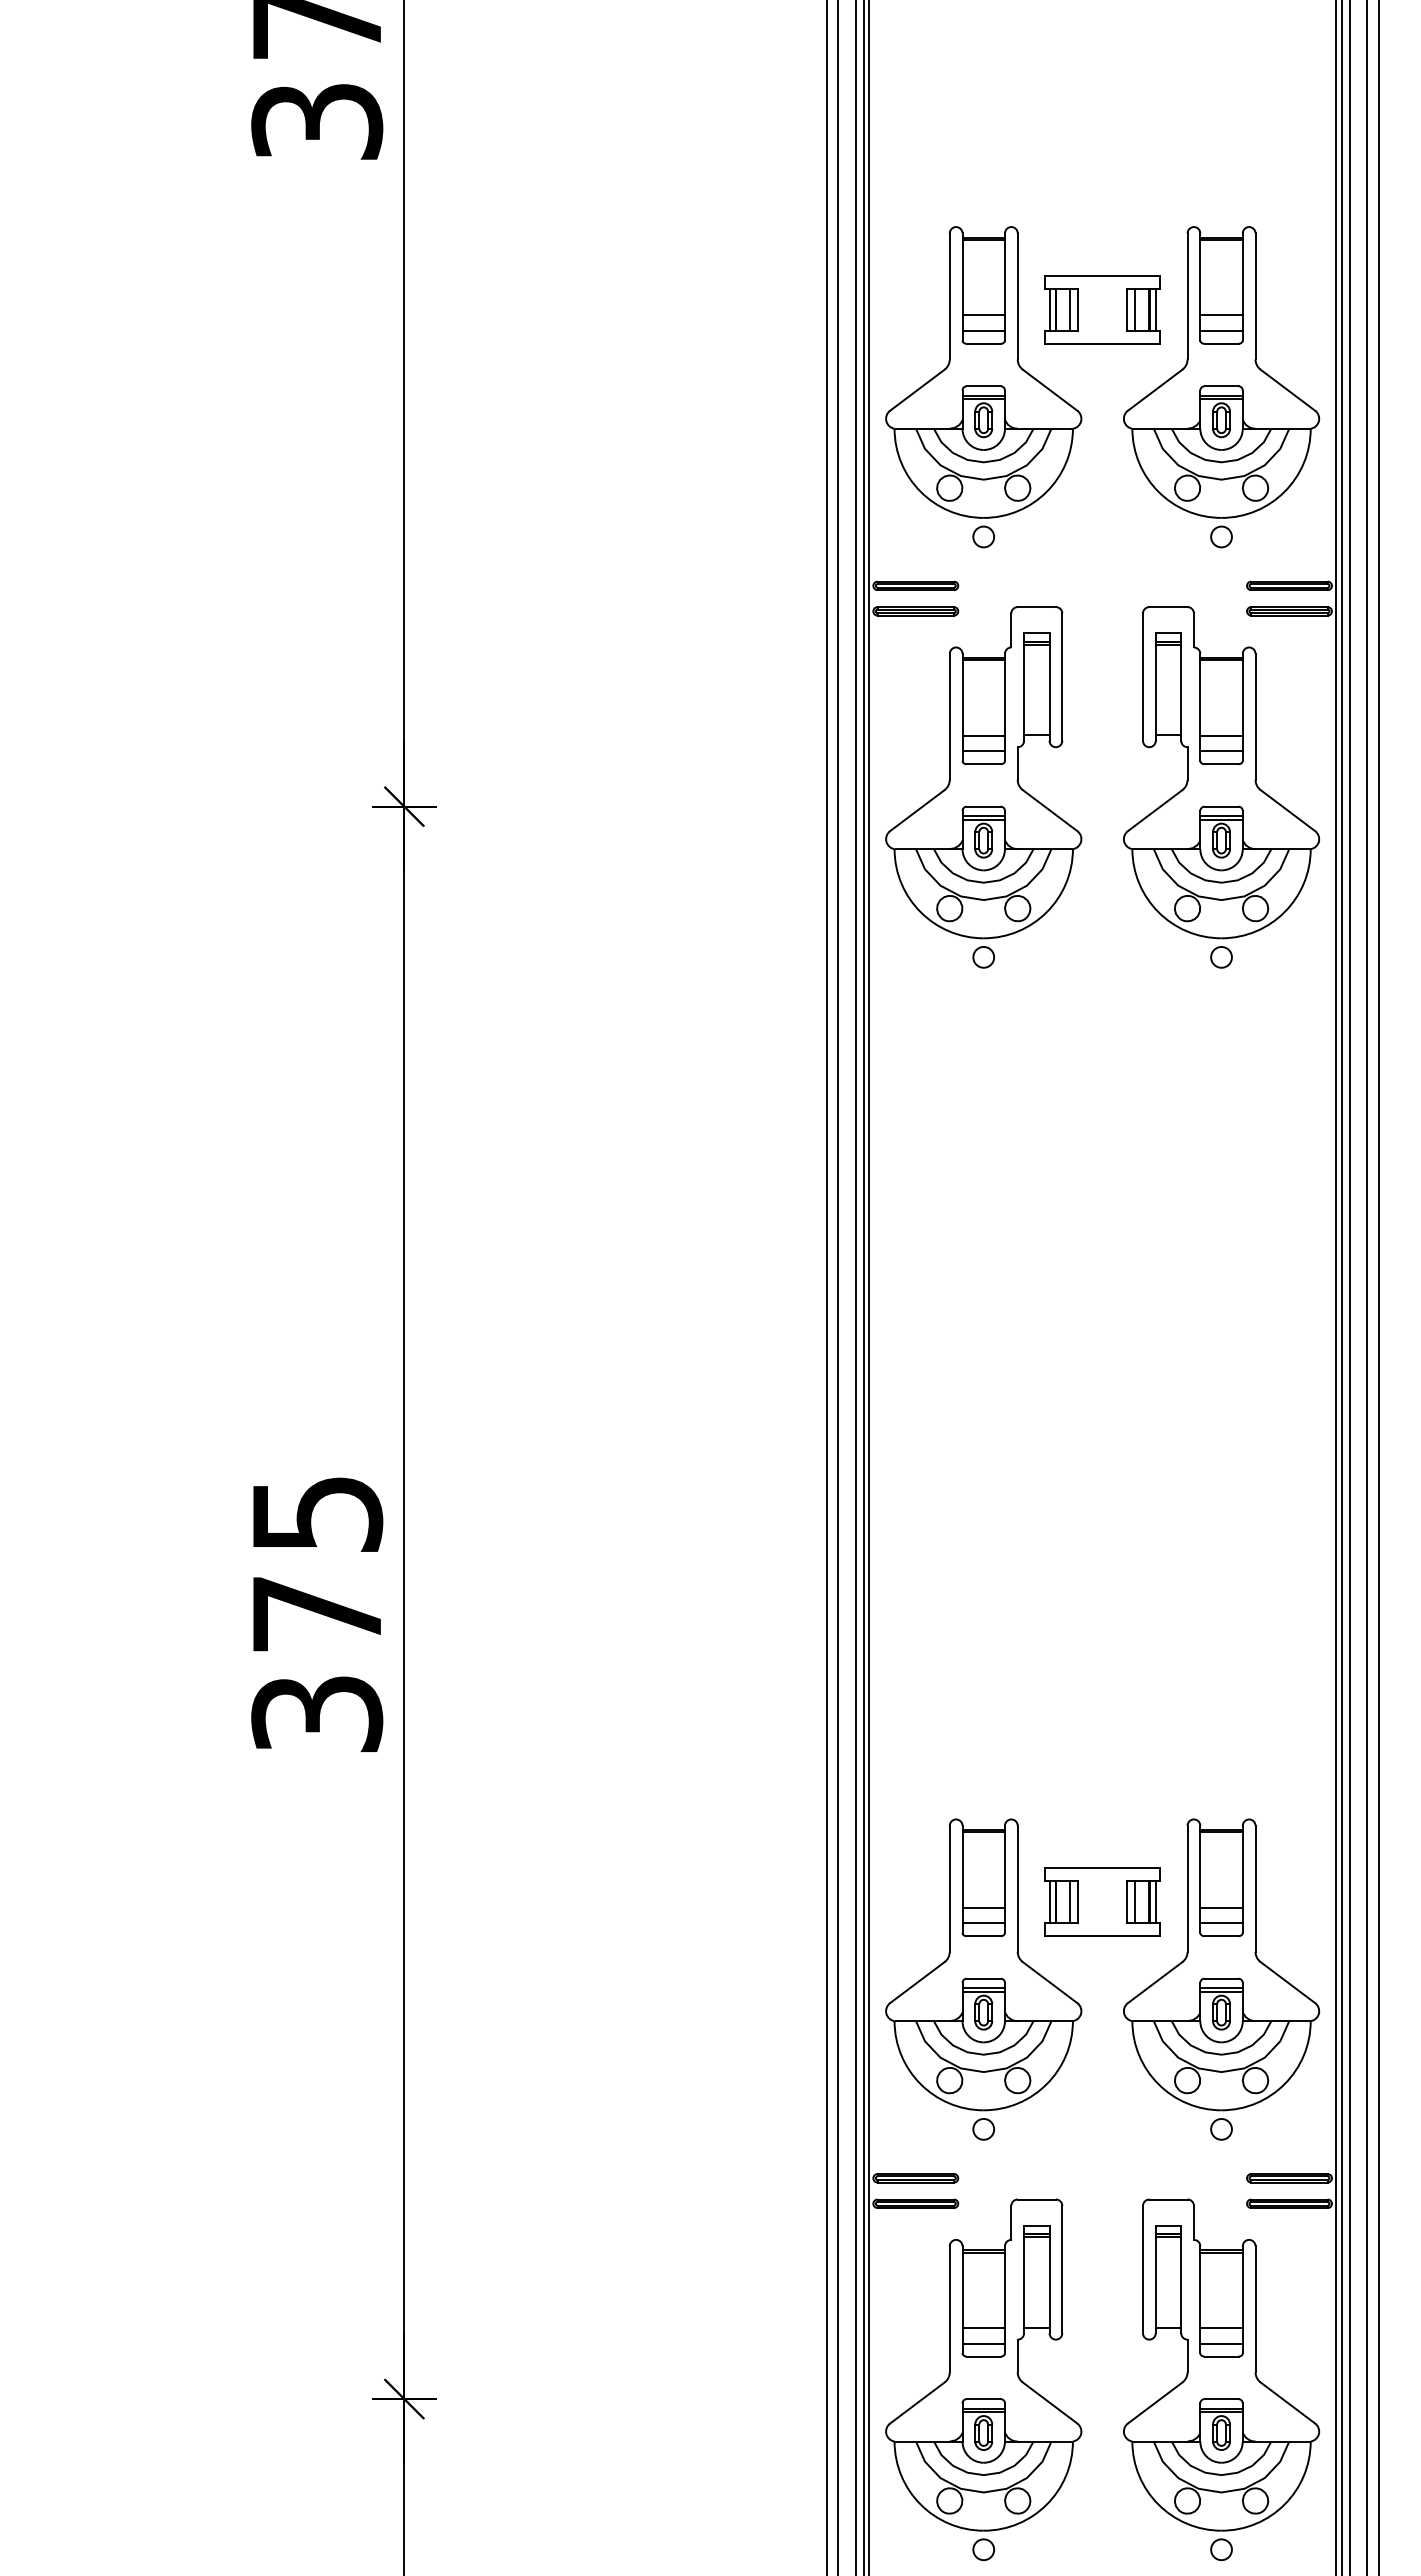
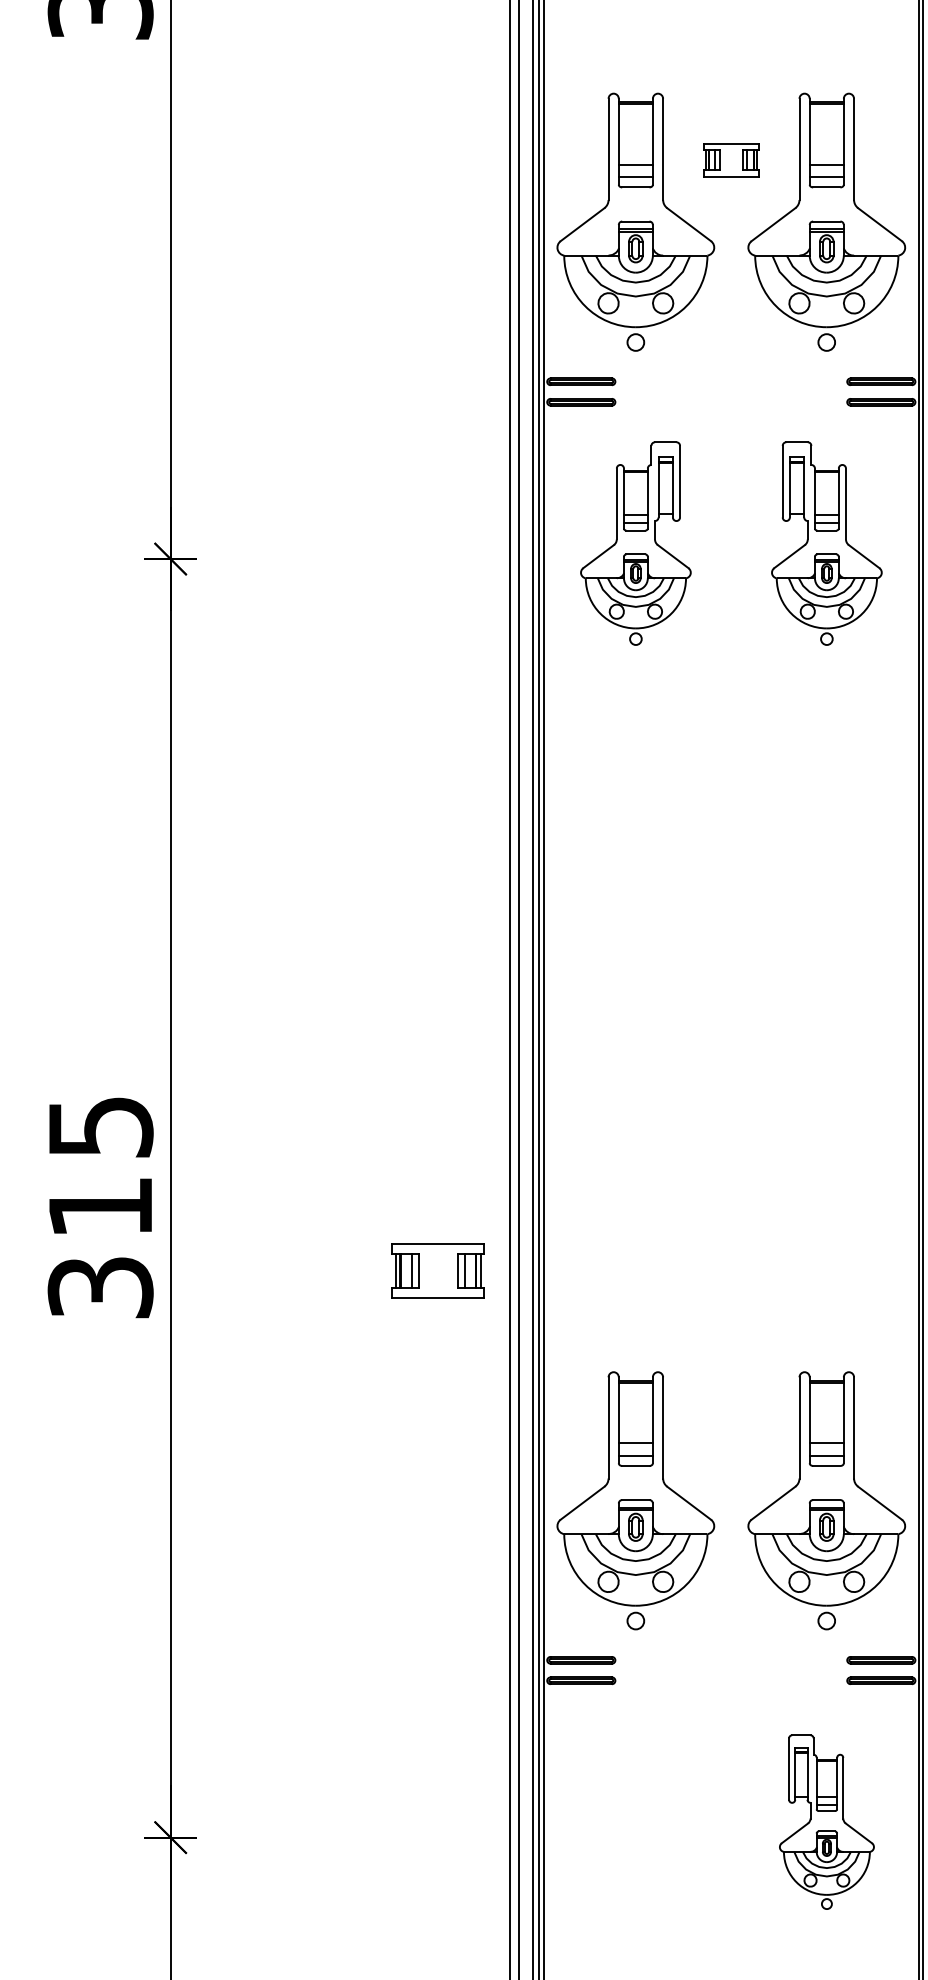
part: (1102, 309) -> (731, 159), size x0.6
part: (983, 787) -> (635, 543), size x0.7
part: (1221, 787) -> (826, 543), size x0.7
text: (316, 1614) -> (100, 1207), 375 -> 315
part: (1102, 1901) -> (438, 1270), moved
part: (983, 2379) -> (635, 1821), removed
part: (1221, 2379) -> (826, 1821), size x0.6

